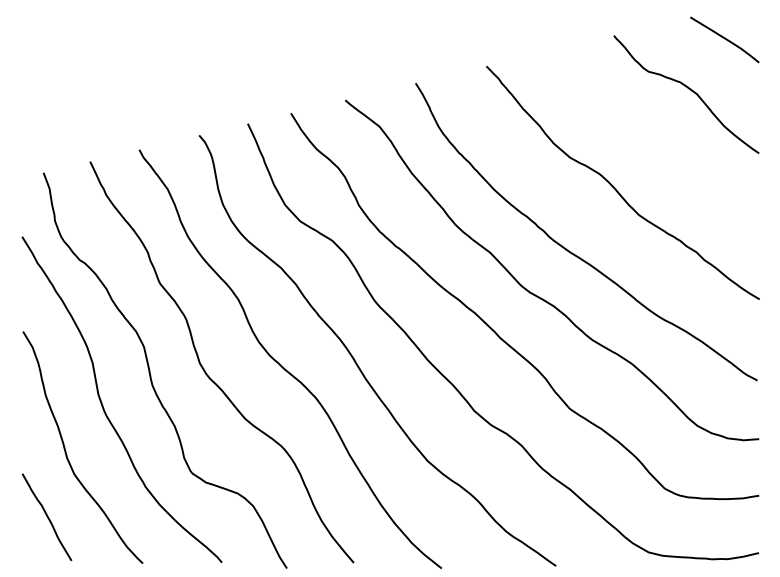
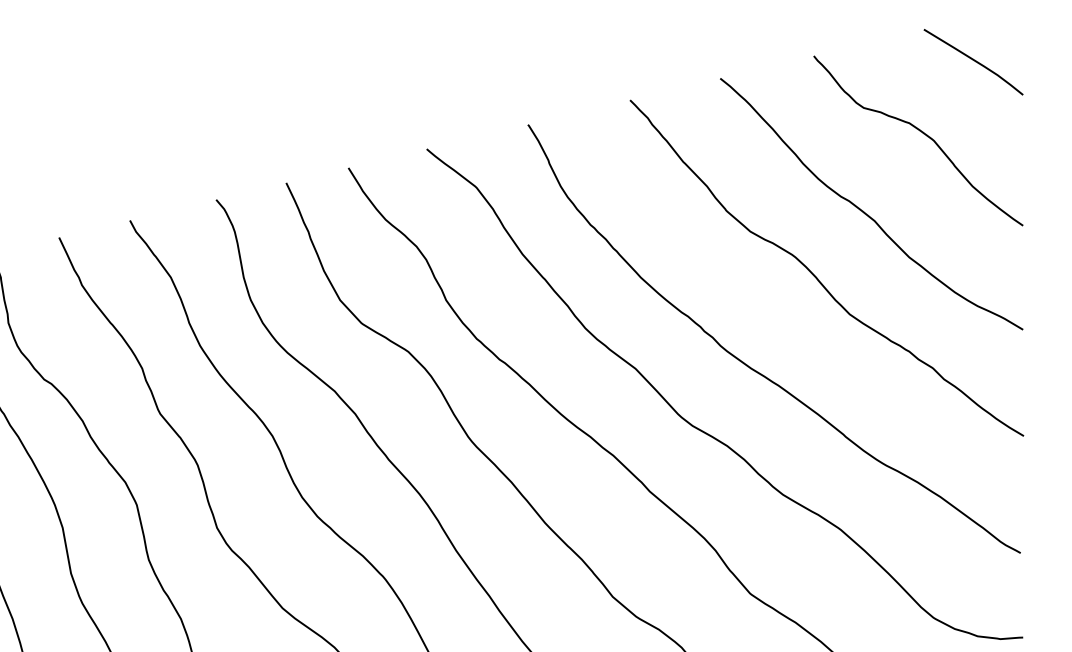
curve: (648, 142) -> (863, 209), added

